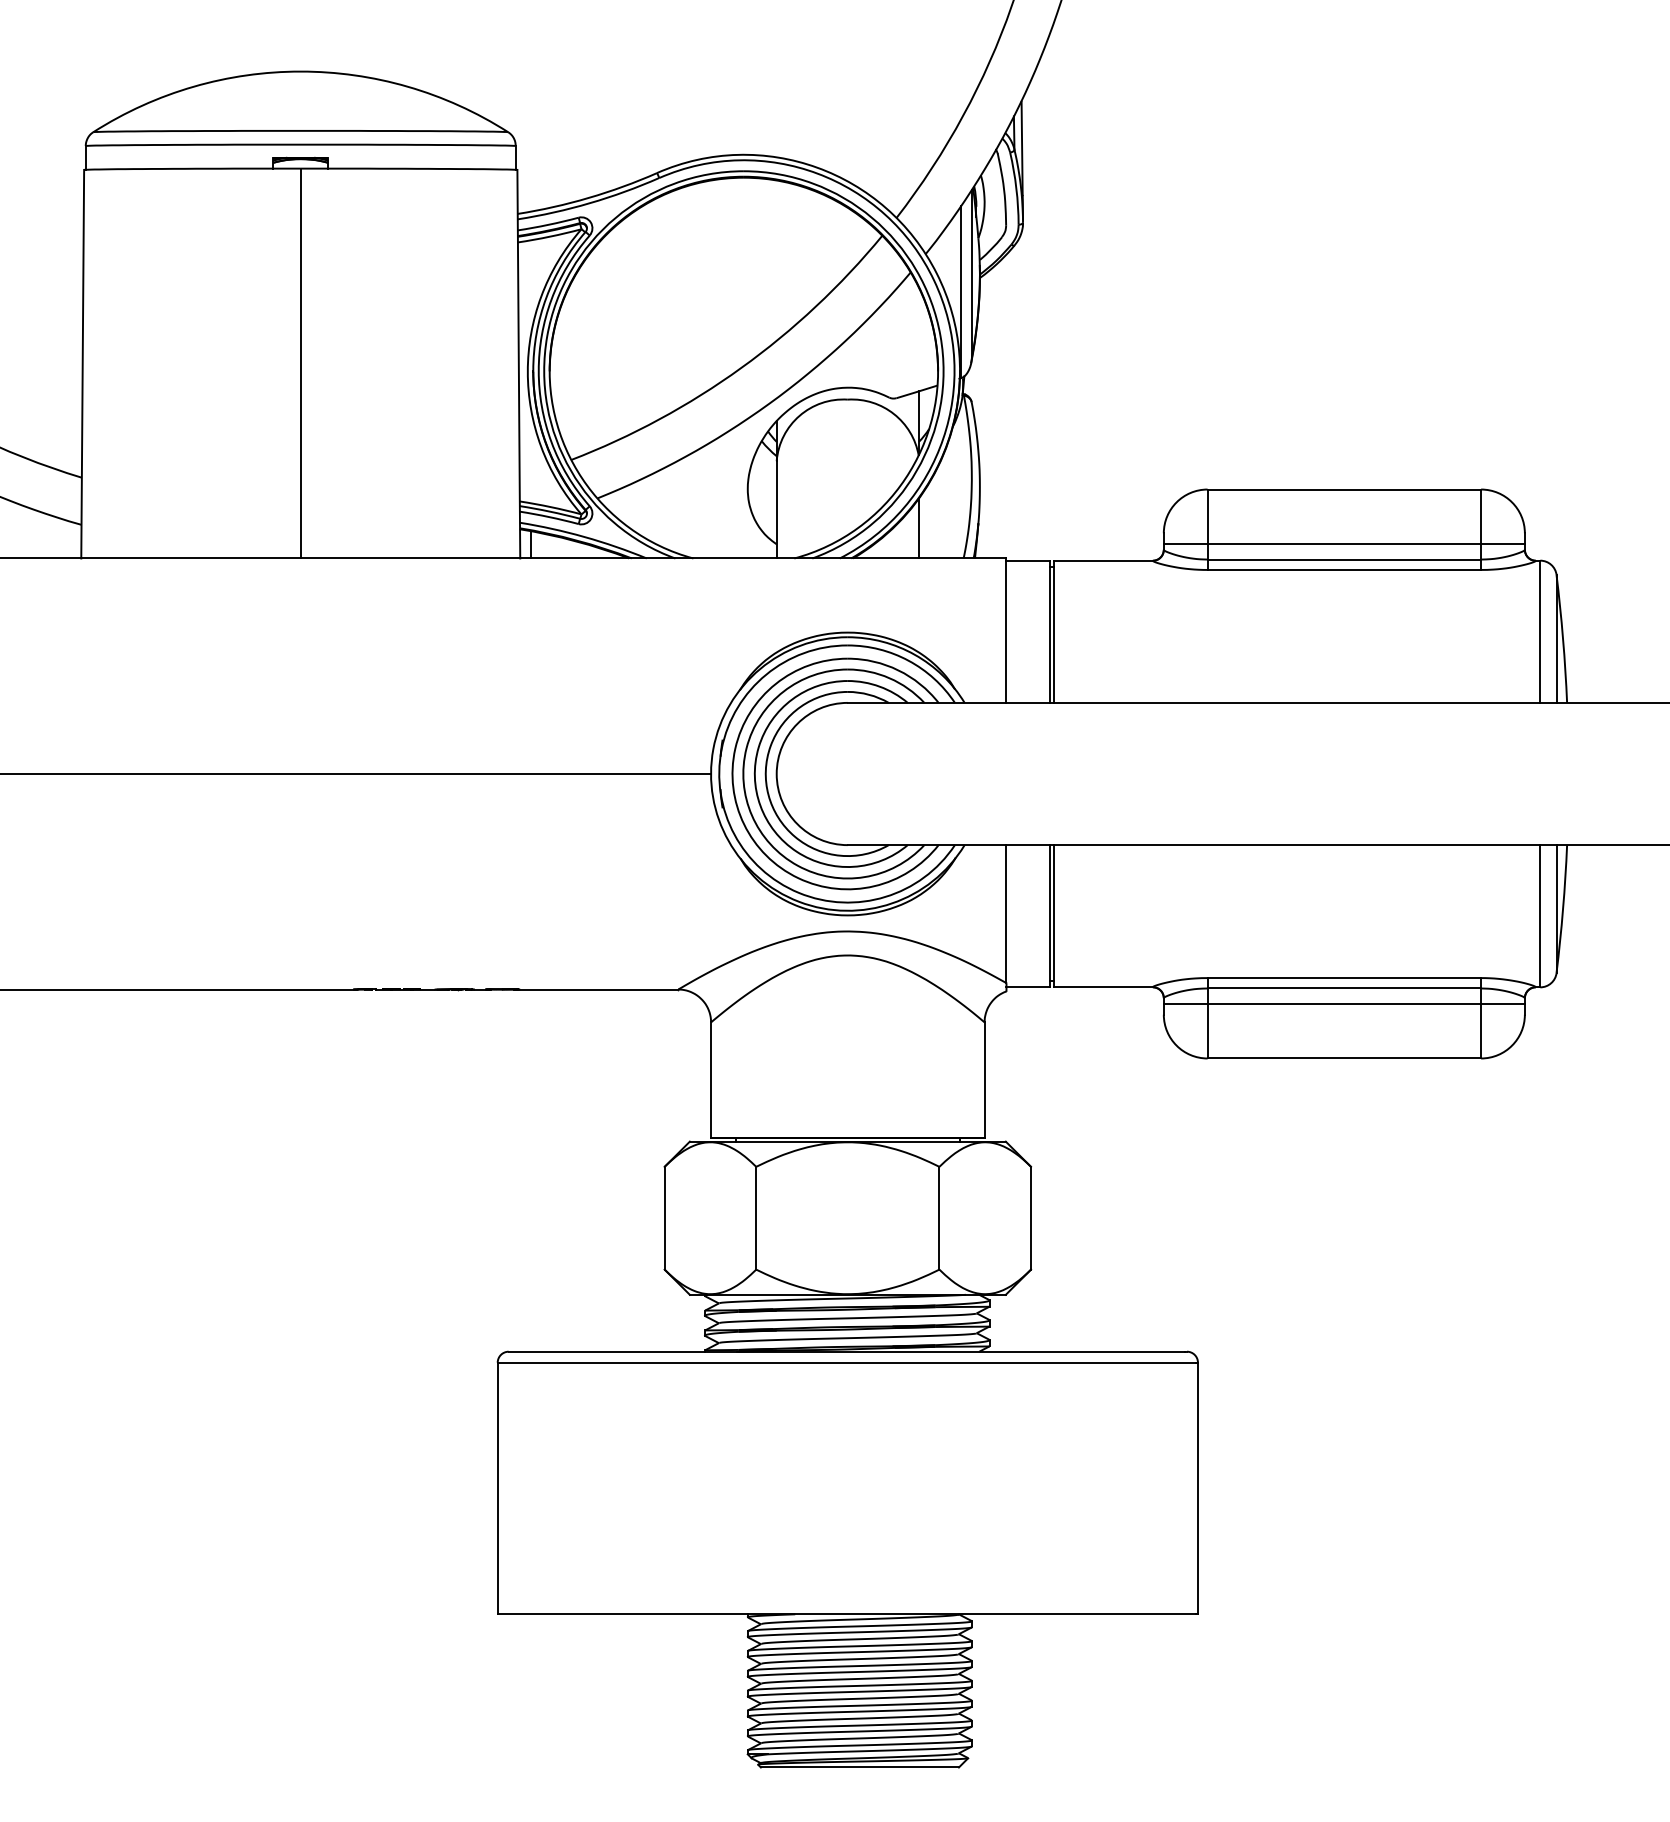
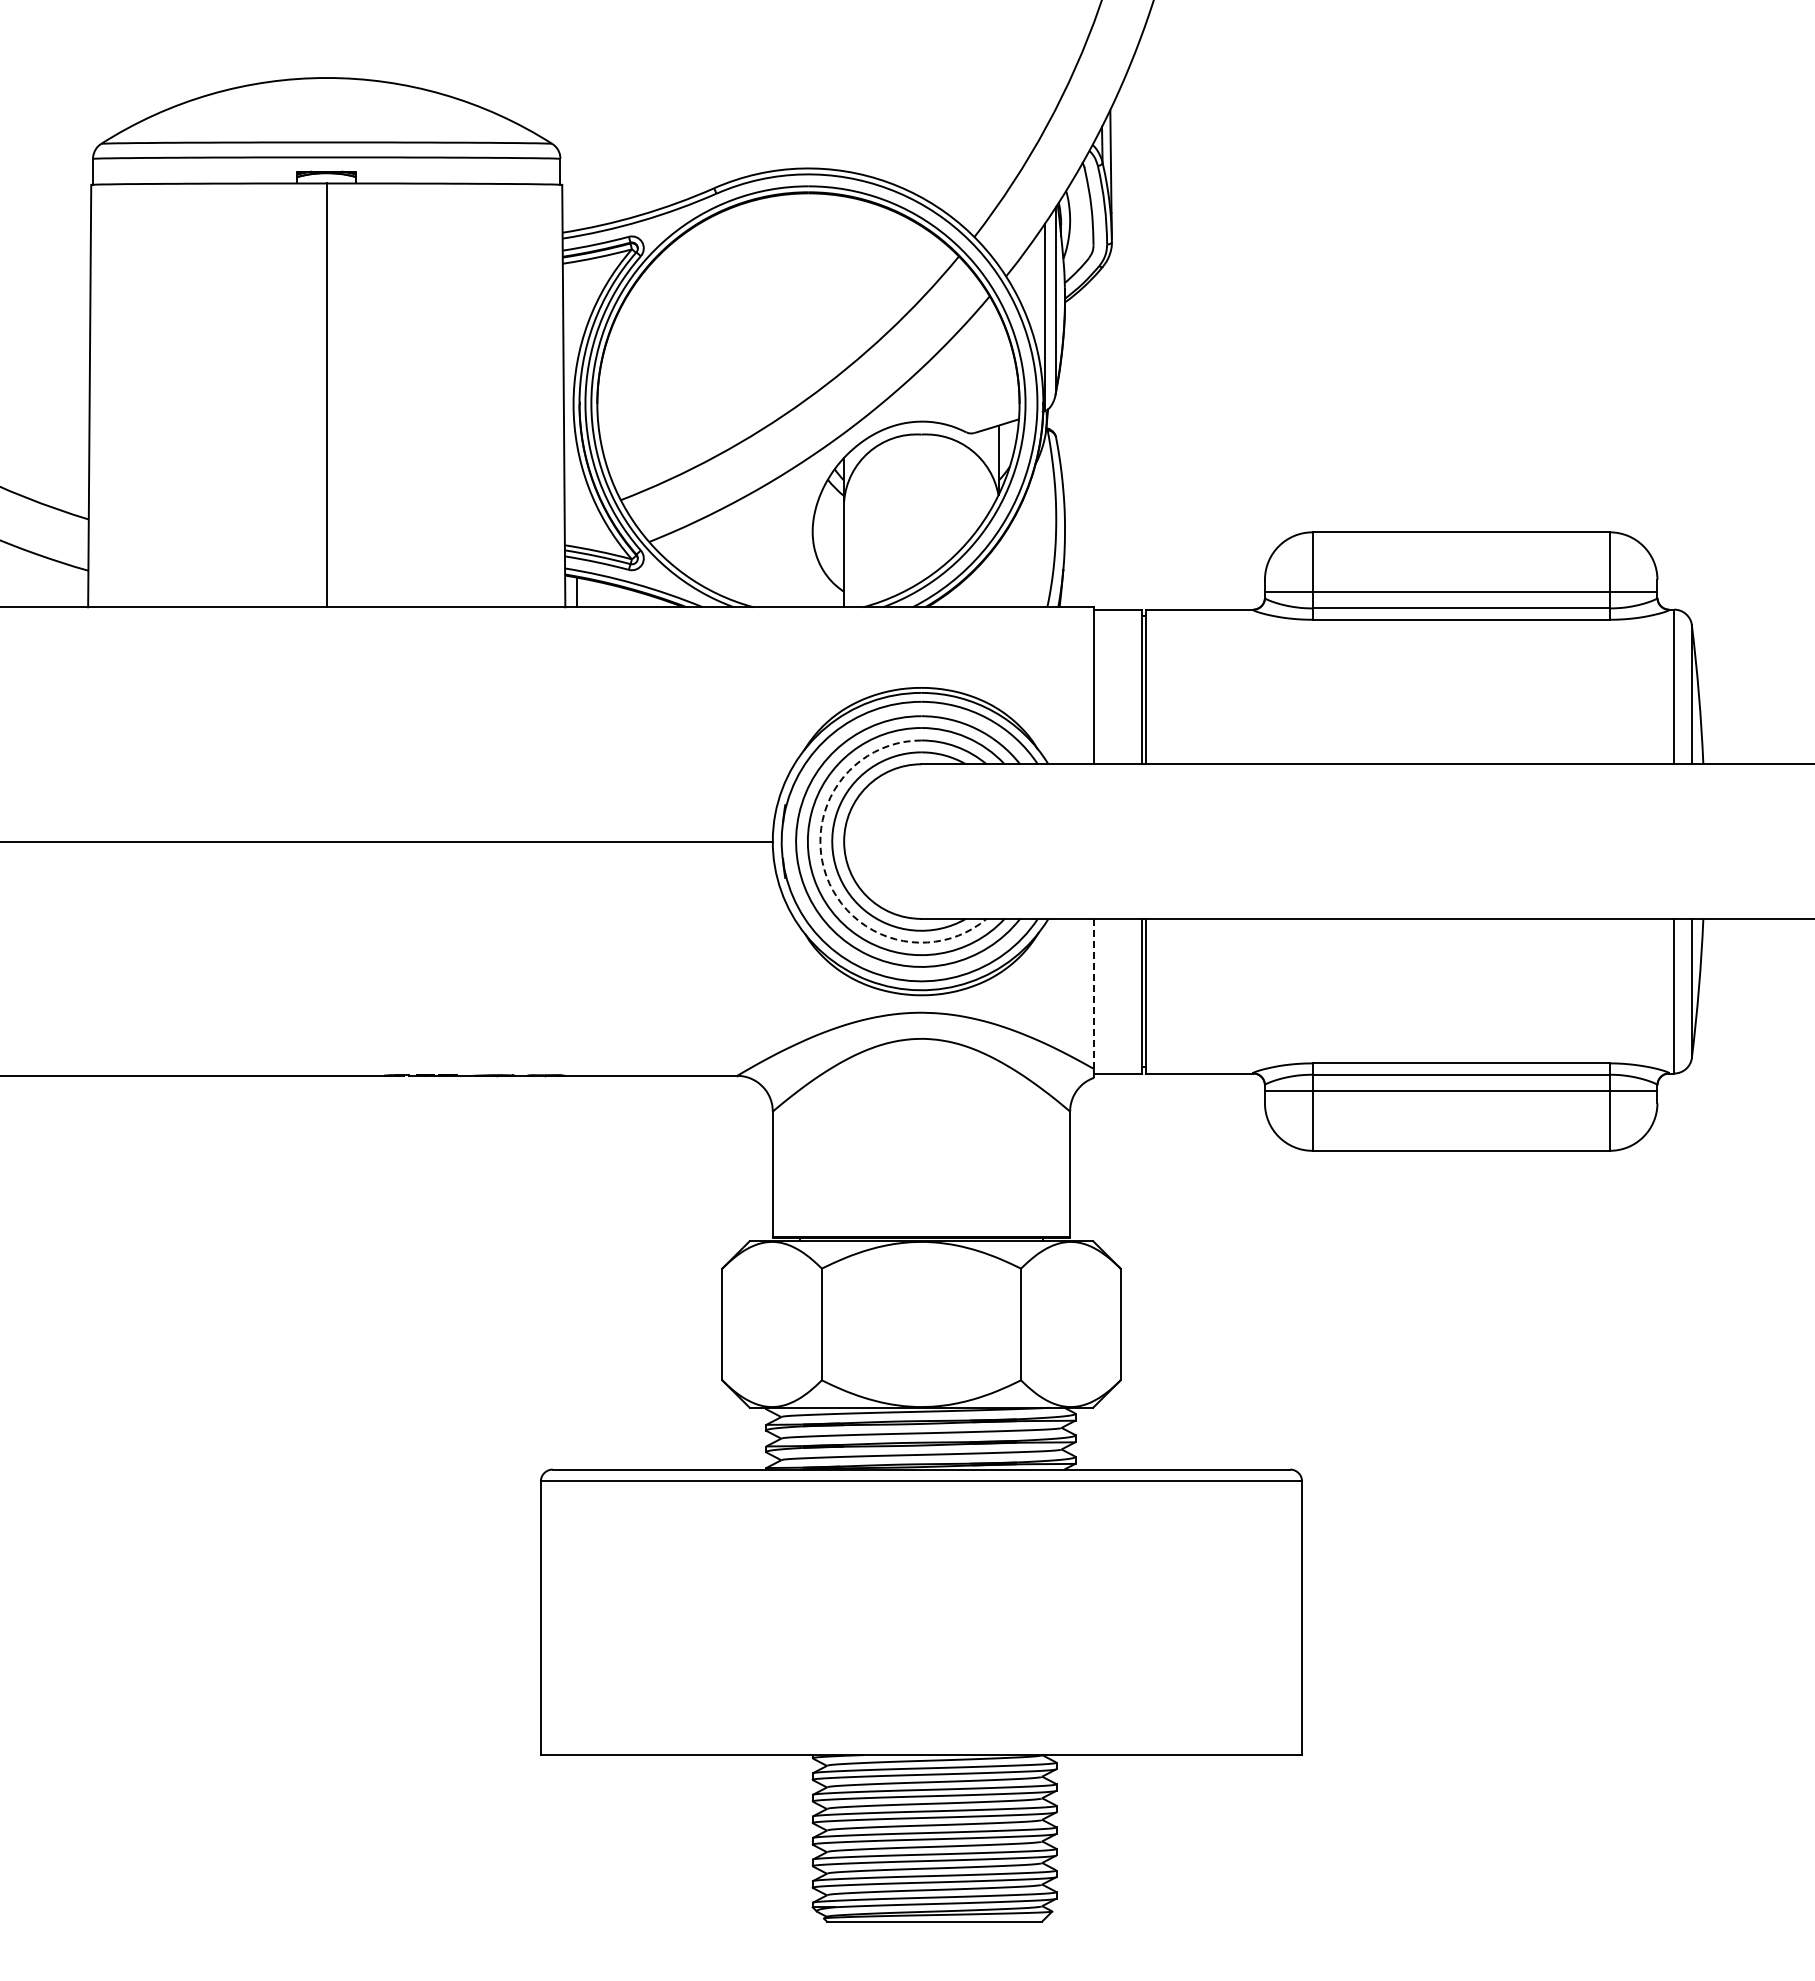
line: (918, 528) -> (998, 574), removed
arc: (760, 806) -> (826, 876), solid -> dashed
line: (1006, 914) -> (1093, 994), solid -> dashed

